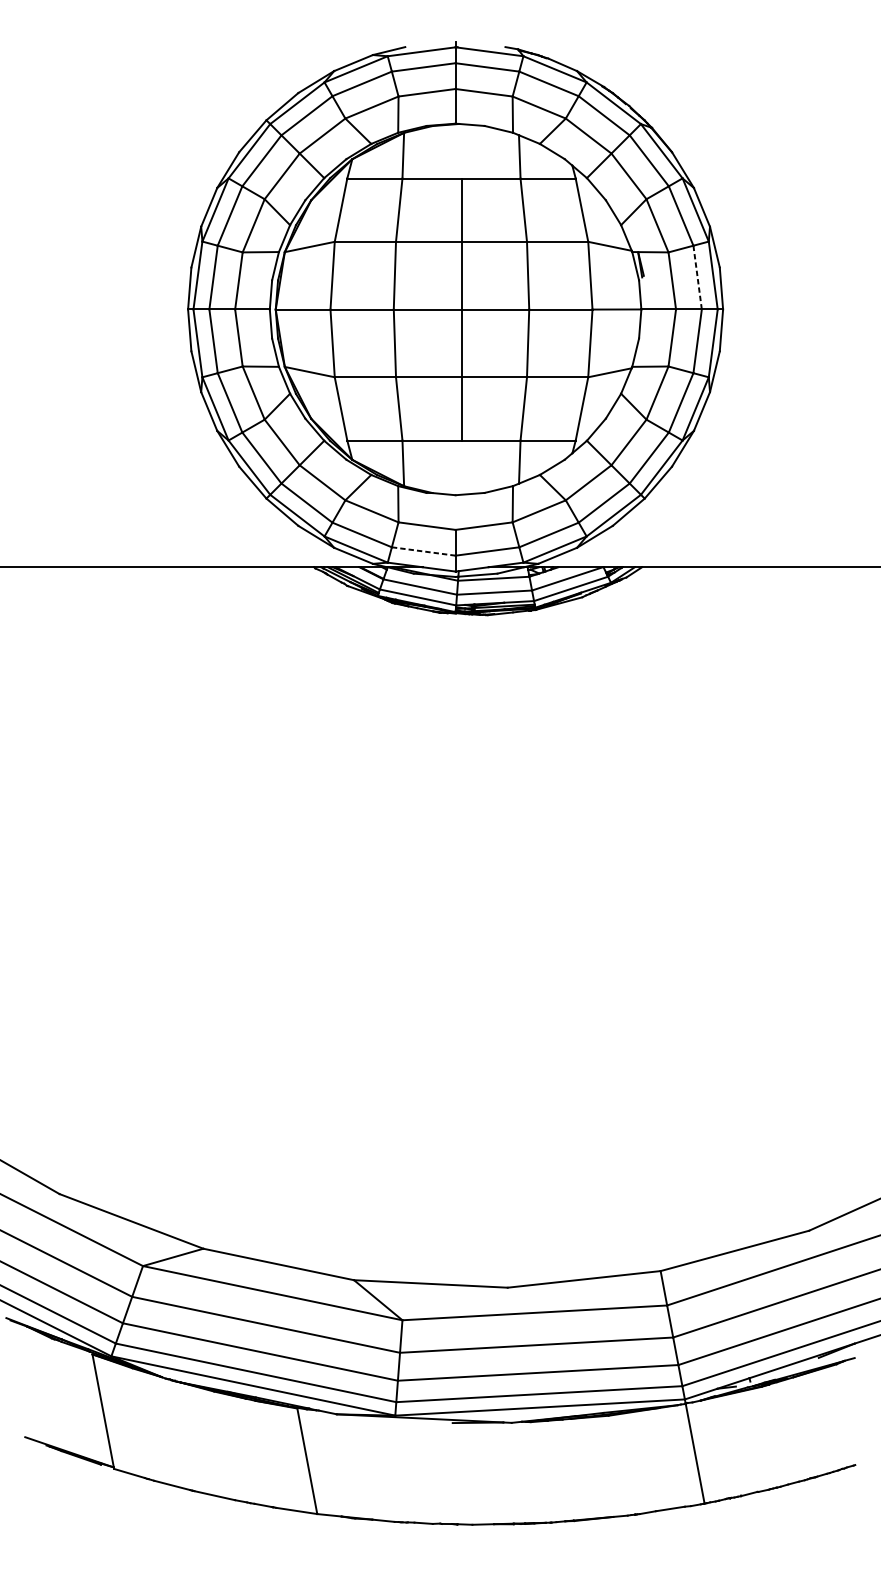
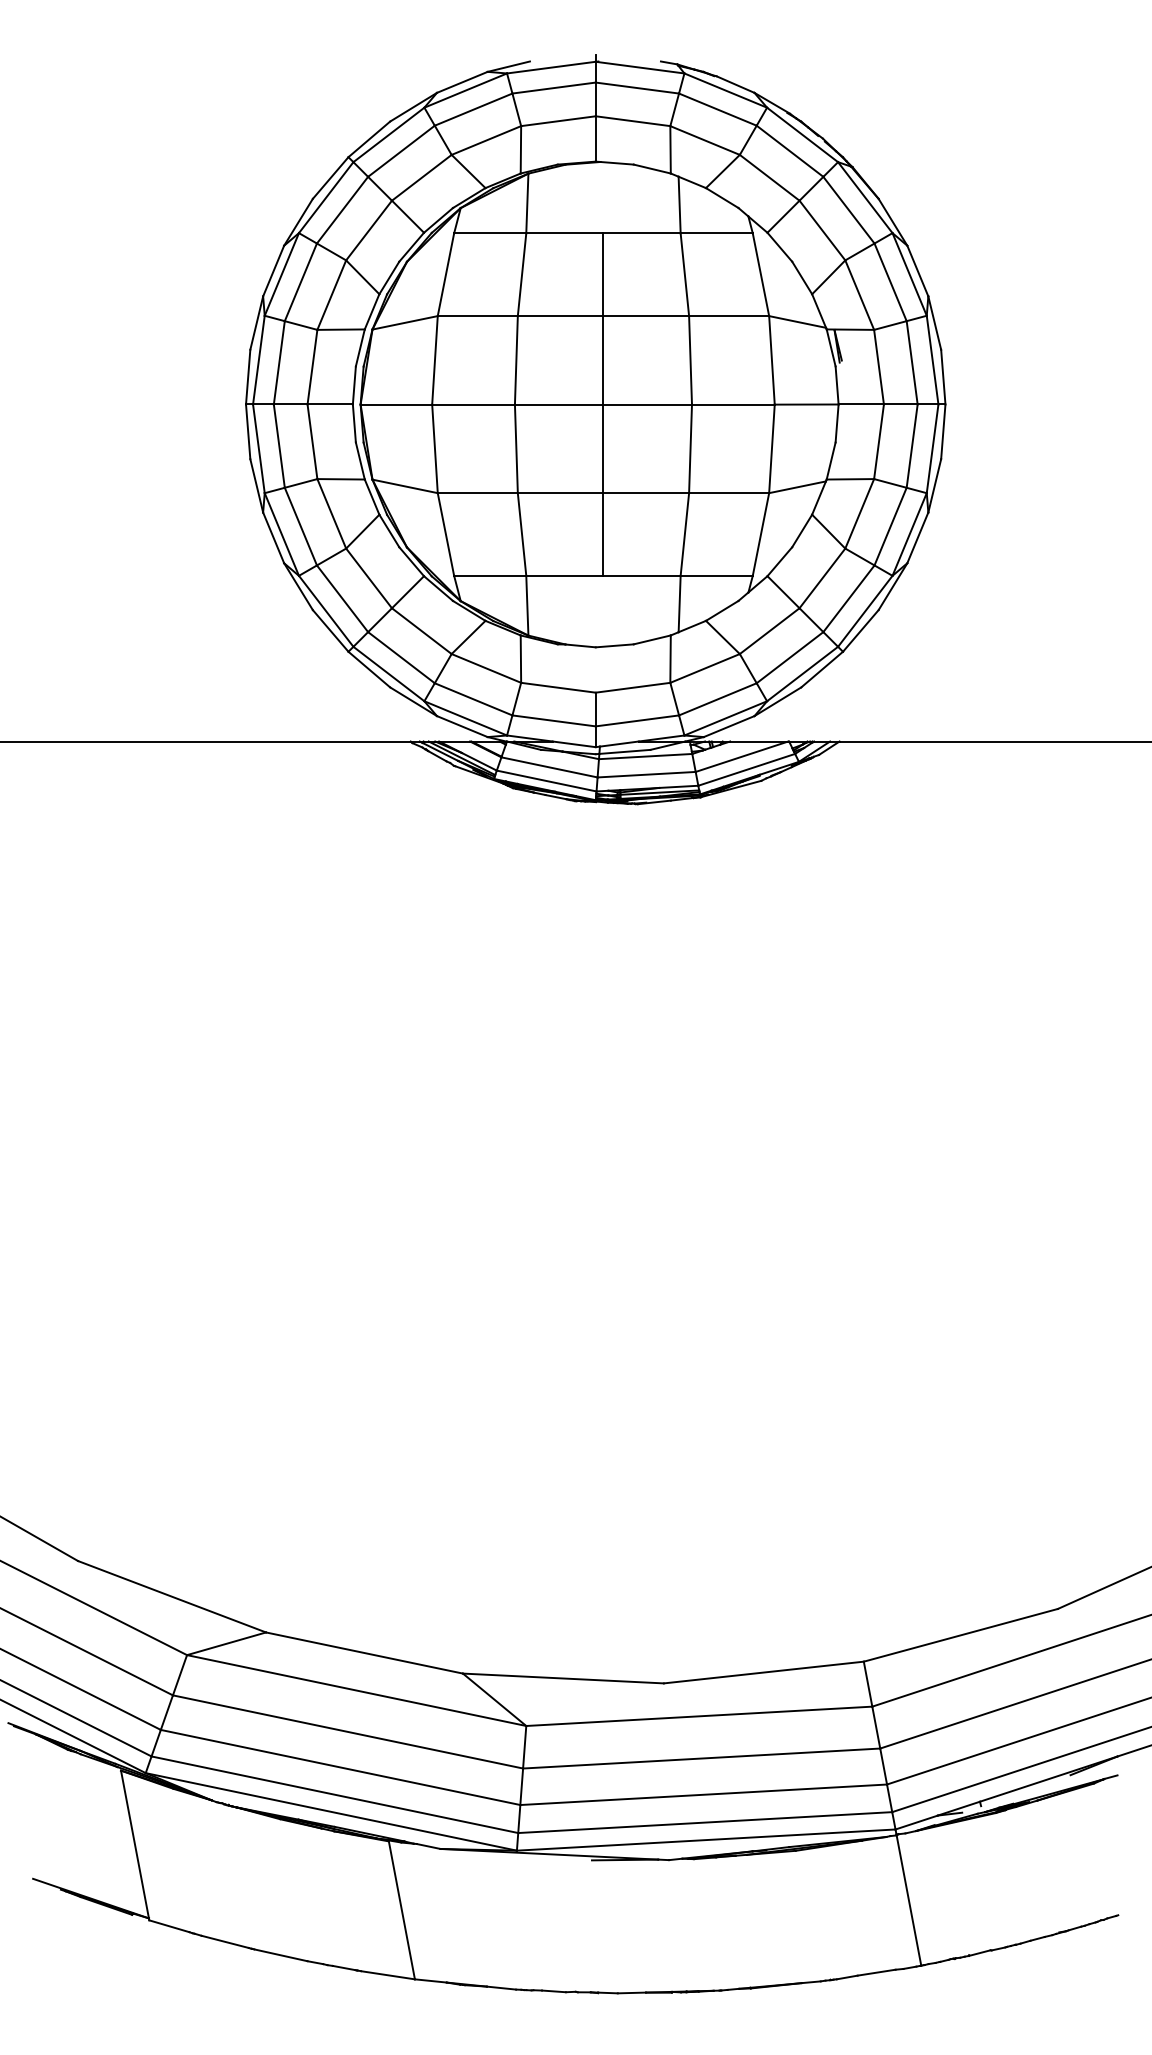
line: (697, 278) -> (912, 363), dashed -> solid
line: (423, 551) -> (553, 720), dashed -> solid

